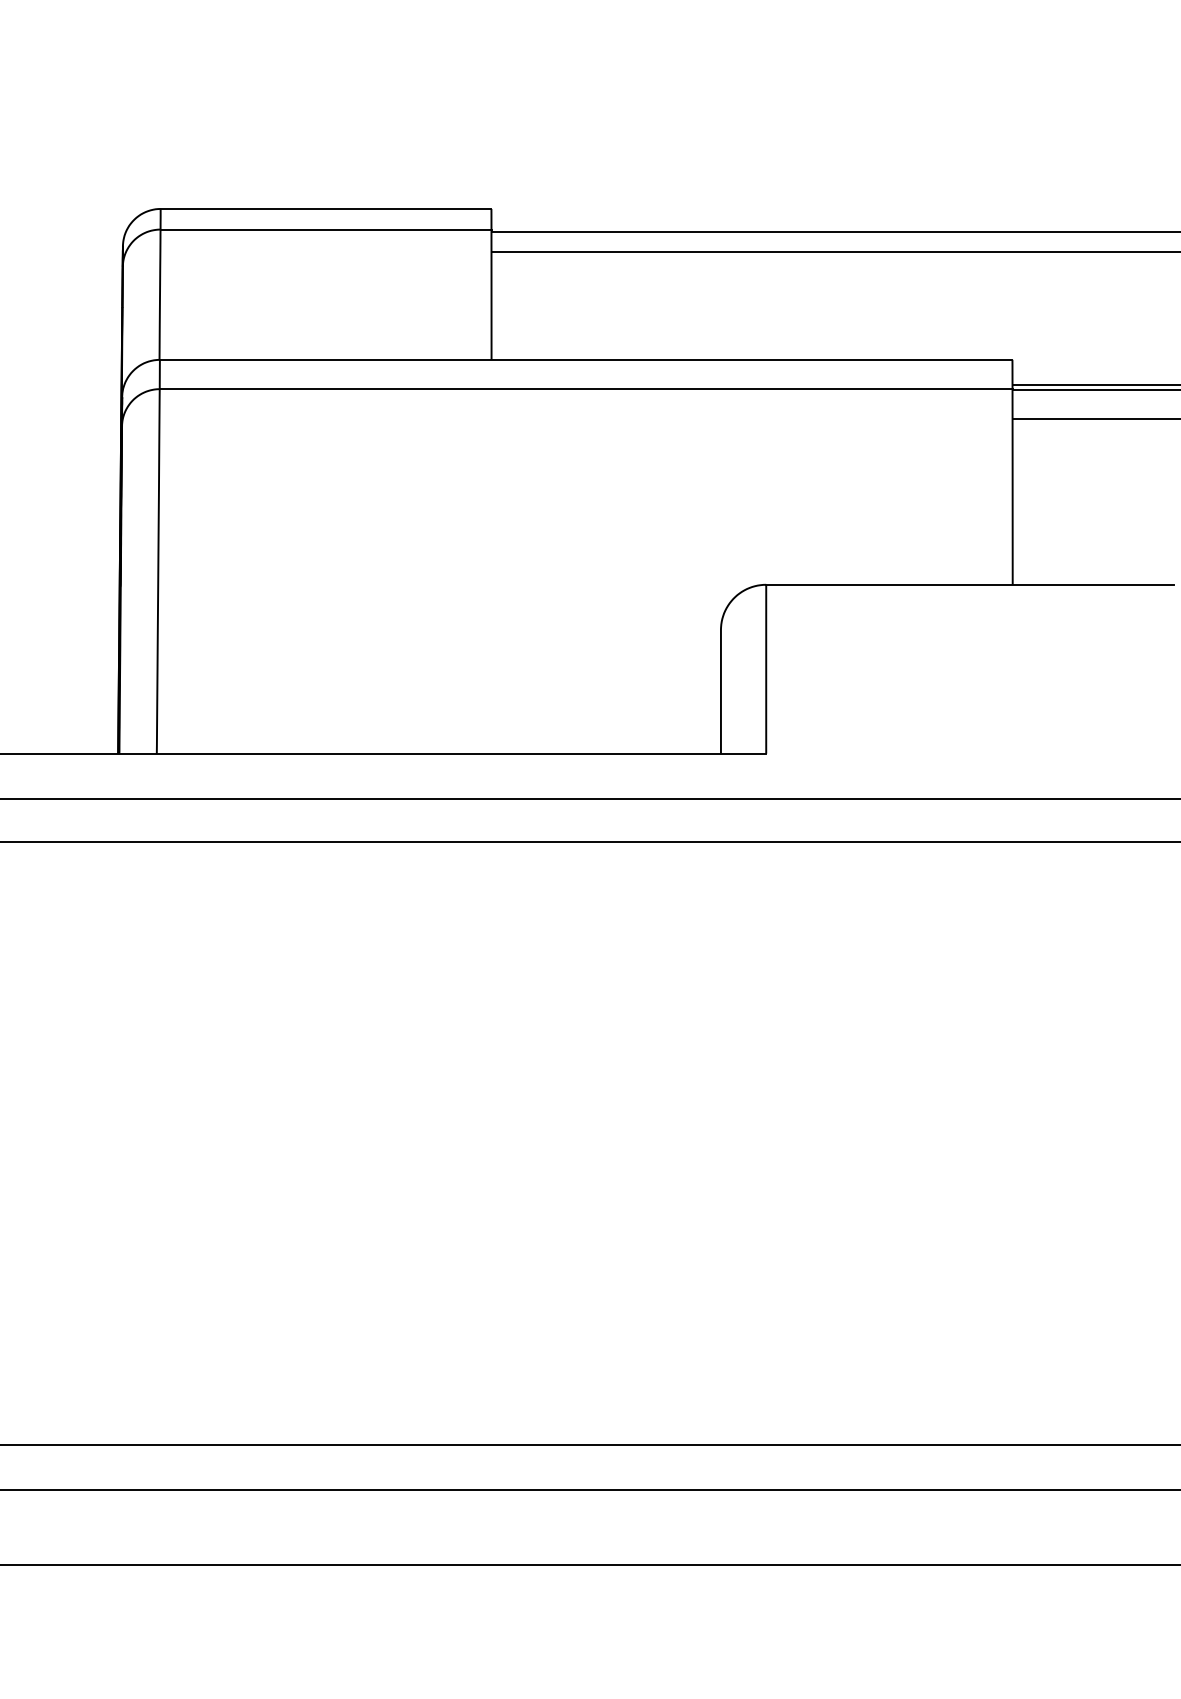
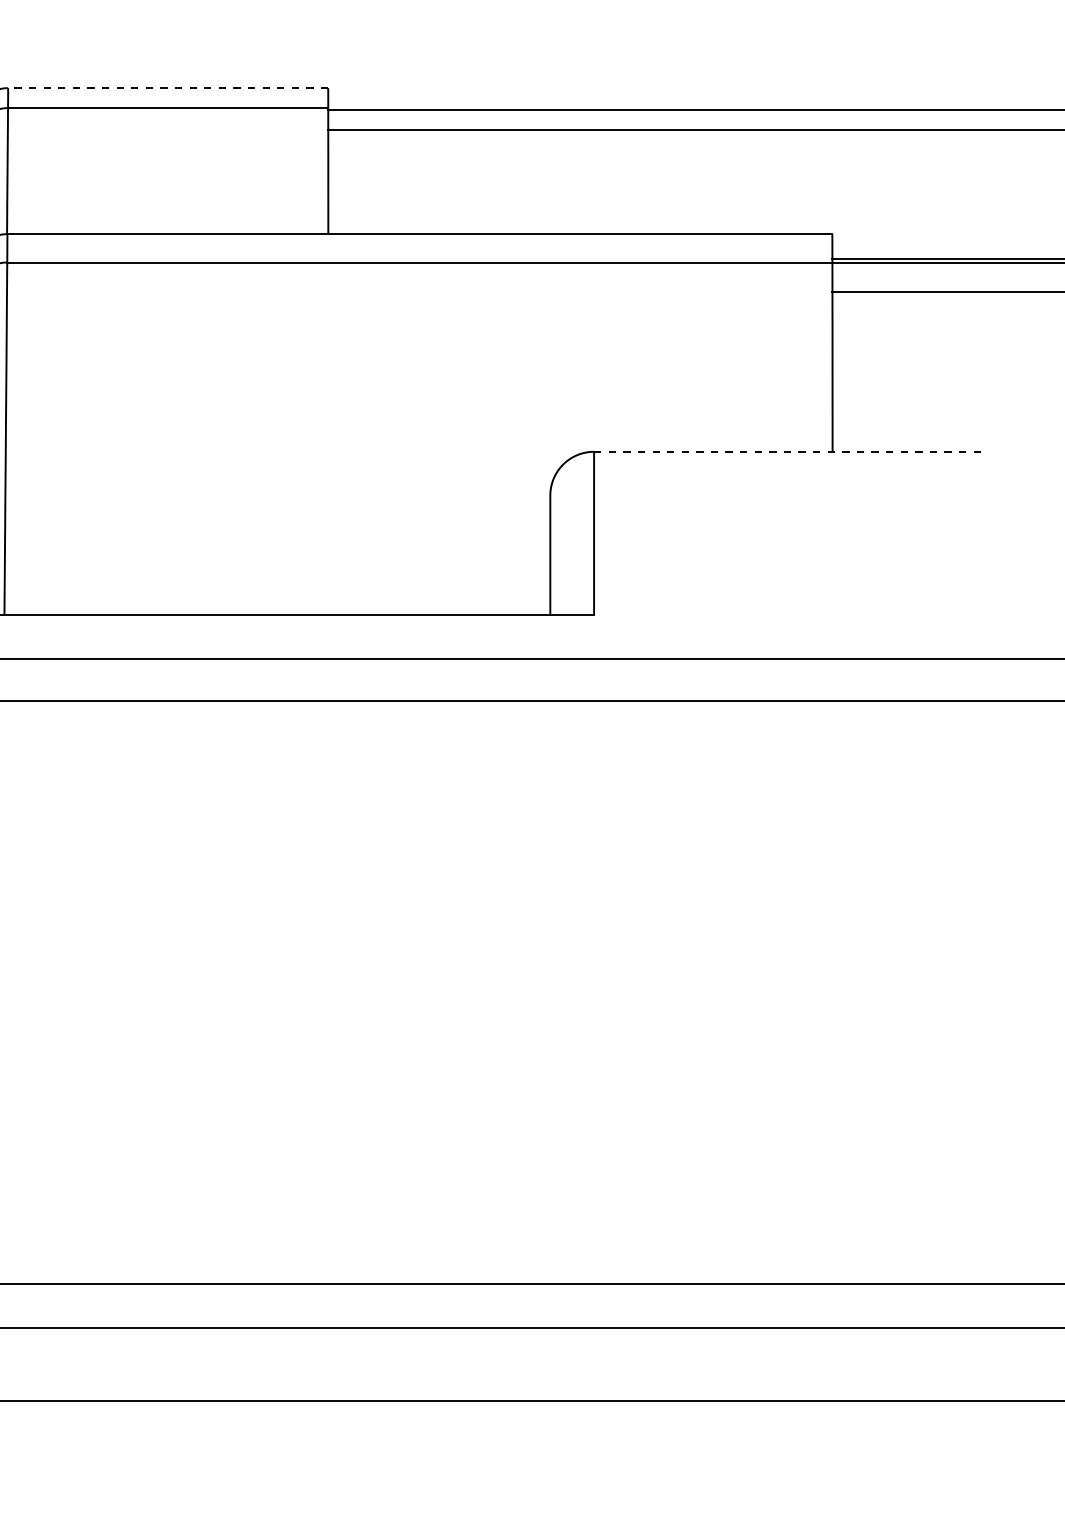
line: (325, 209) -> (167, 88), solid -> dashed
line: (969, 584) -> (790, 451), solid -> dashed

